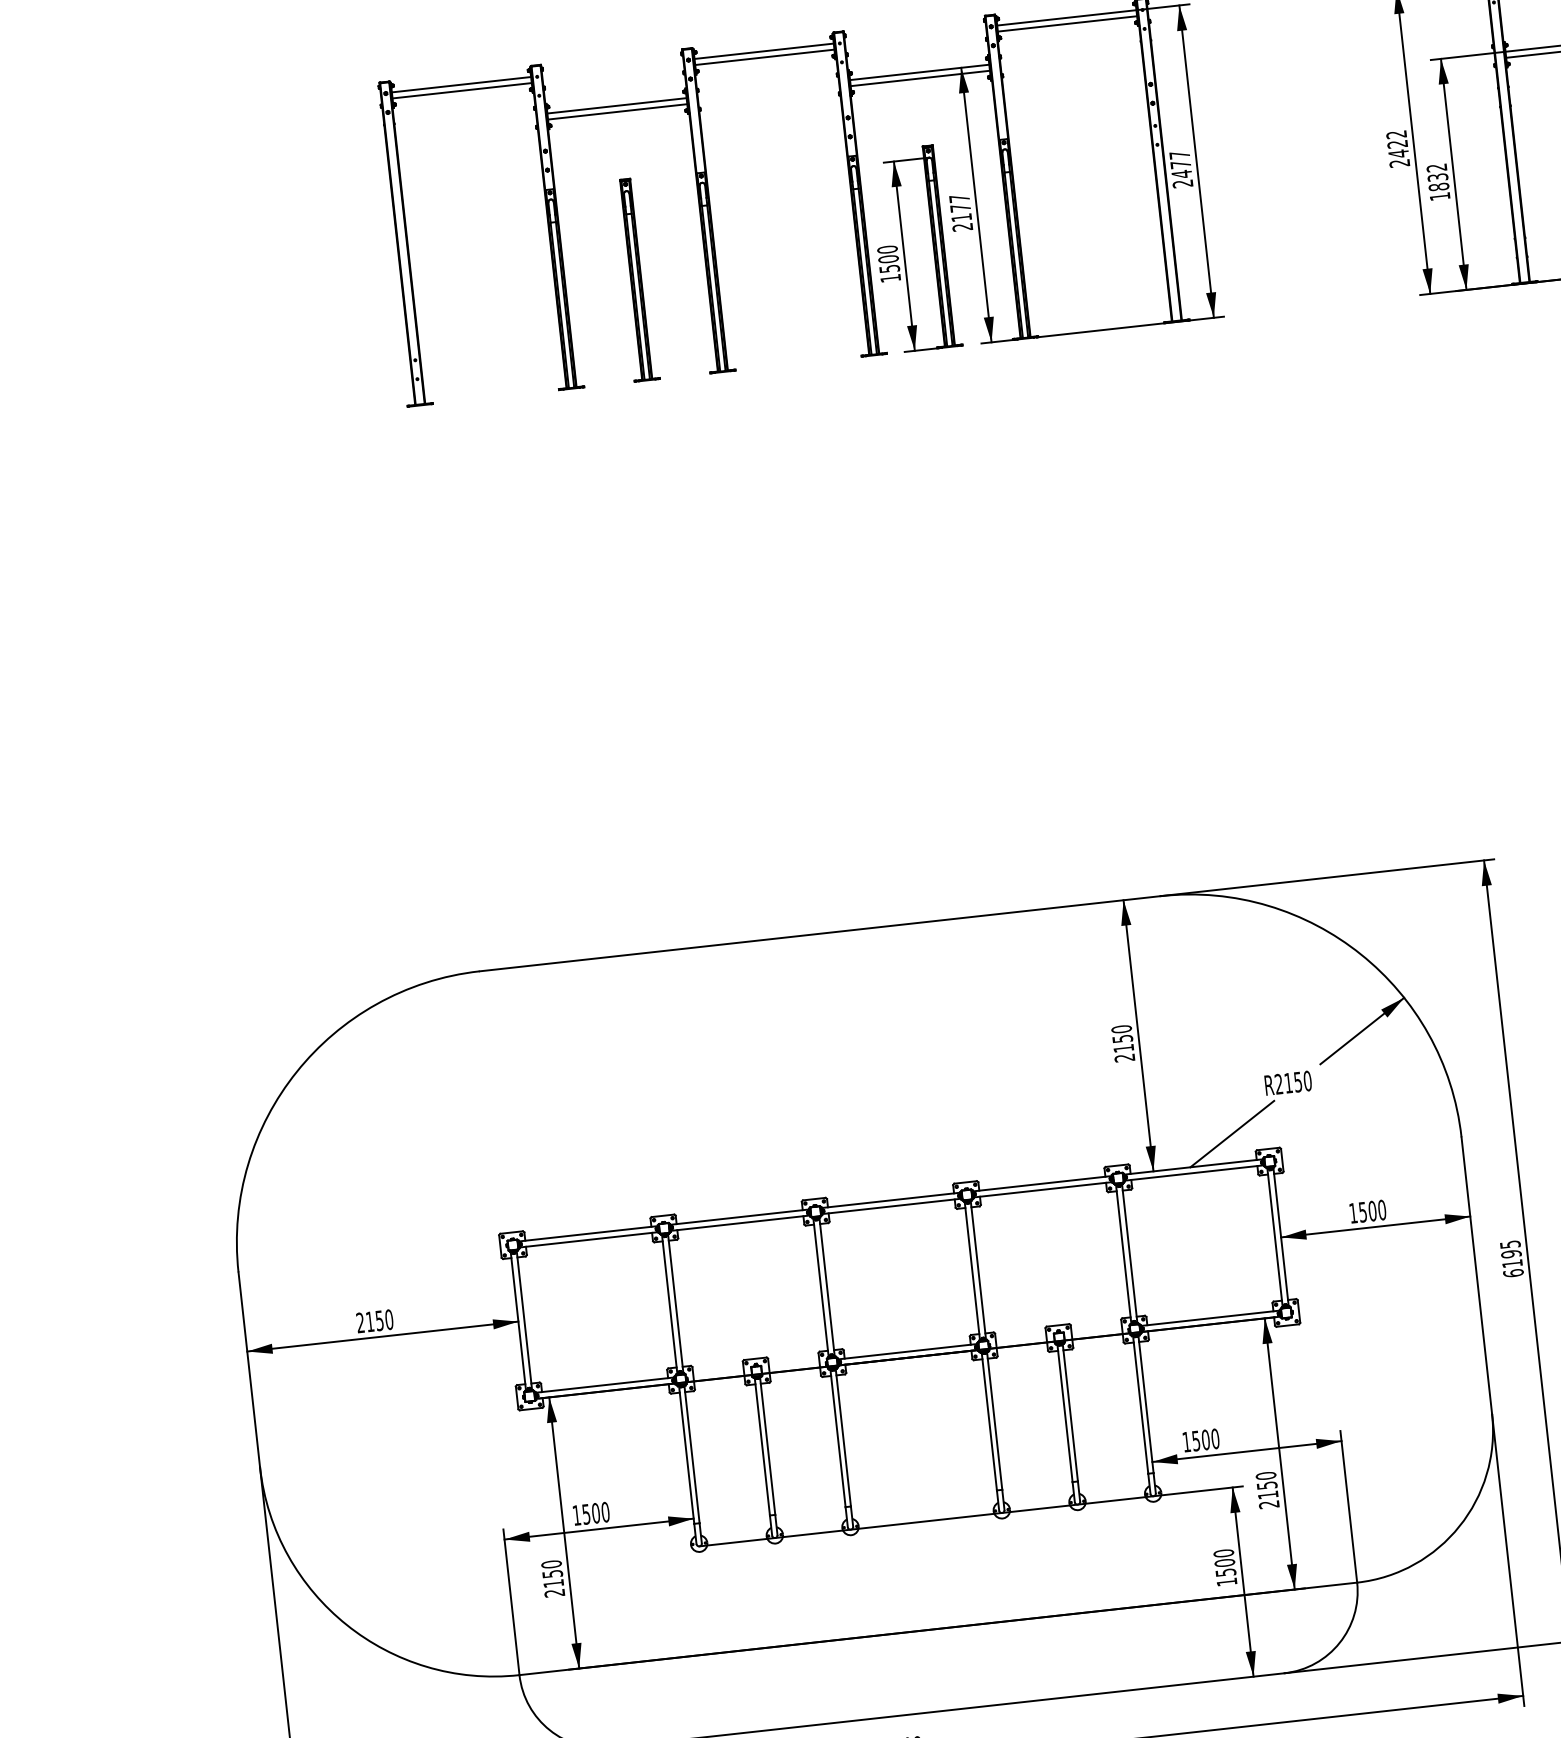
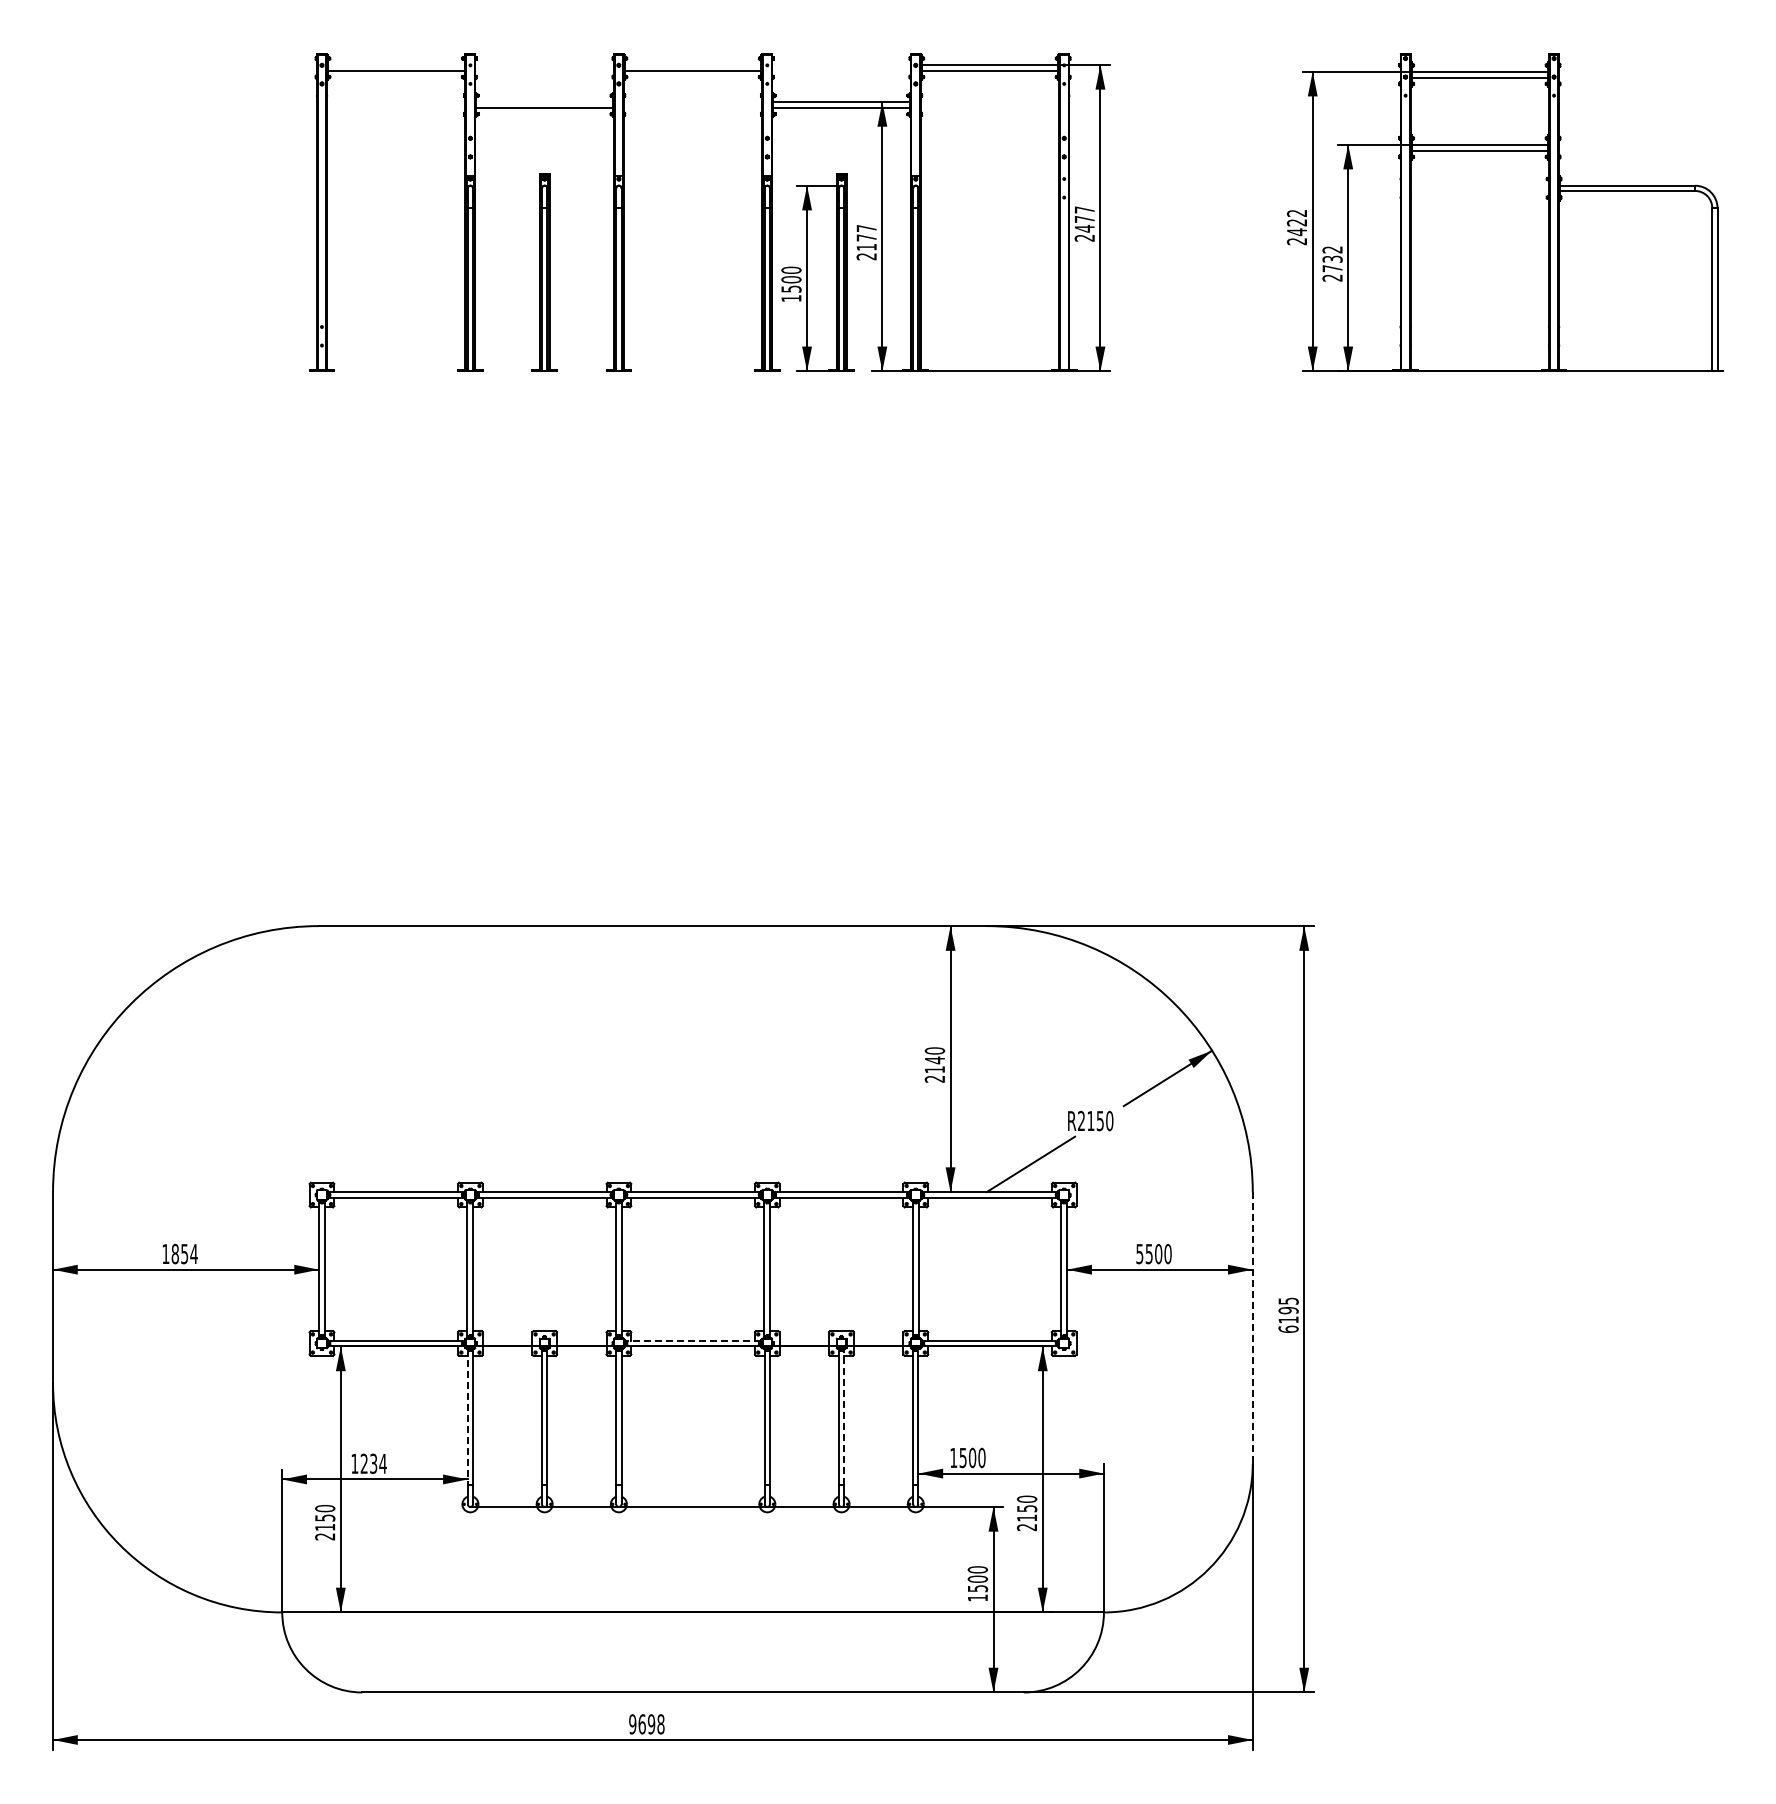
line: (763, 50) -> (692, 64), removed
line: (460, 84) -> (395, 64), removed
line: (616, 105) -> (544, 101), removed
text: (1439, 192) -> (1332, 273), 1832 -> 2732
text: (1123, 1038) -> (935, 1060), 2150 -> 2140
text: (1353, 1213) -> (1139, 1254), 1500 -> 5500
line: (1476, 1275) -> (1252, 1327), solid -> dashed
text: (374, 1320) -> (179, 1253), 2150 -> 1854
line: (907, 1351) -> (692, 1340), solid -> dashed
line: (1070, 1412) -> (844, 1416), solid -> dashed
line: (686, 1454) -> (467, 1416), solid -> dashed
text: (595, 1513) -> (373, 1463), 1500 -> 1234

